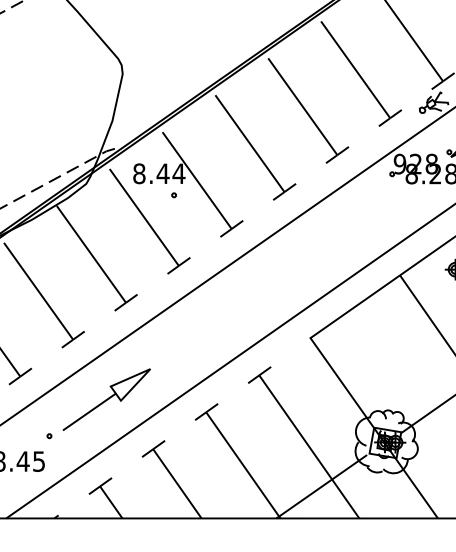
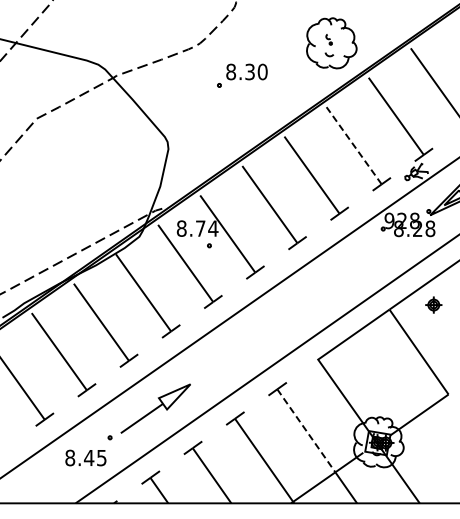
line: (354, 69) -> (353, 145), solid -> dashed
text: (162, 173) -> (200, 228), 8.44 -> 8.74
line: (295, 427) -> (306, 430), solid -> dashed

